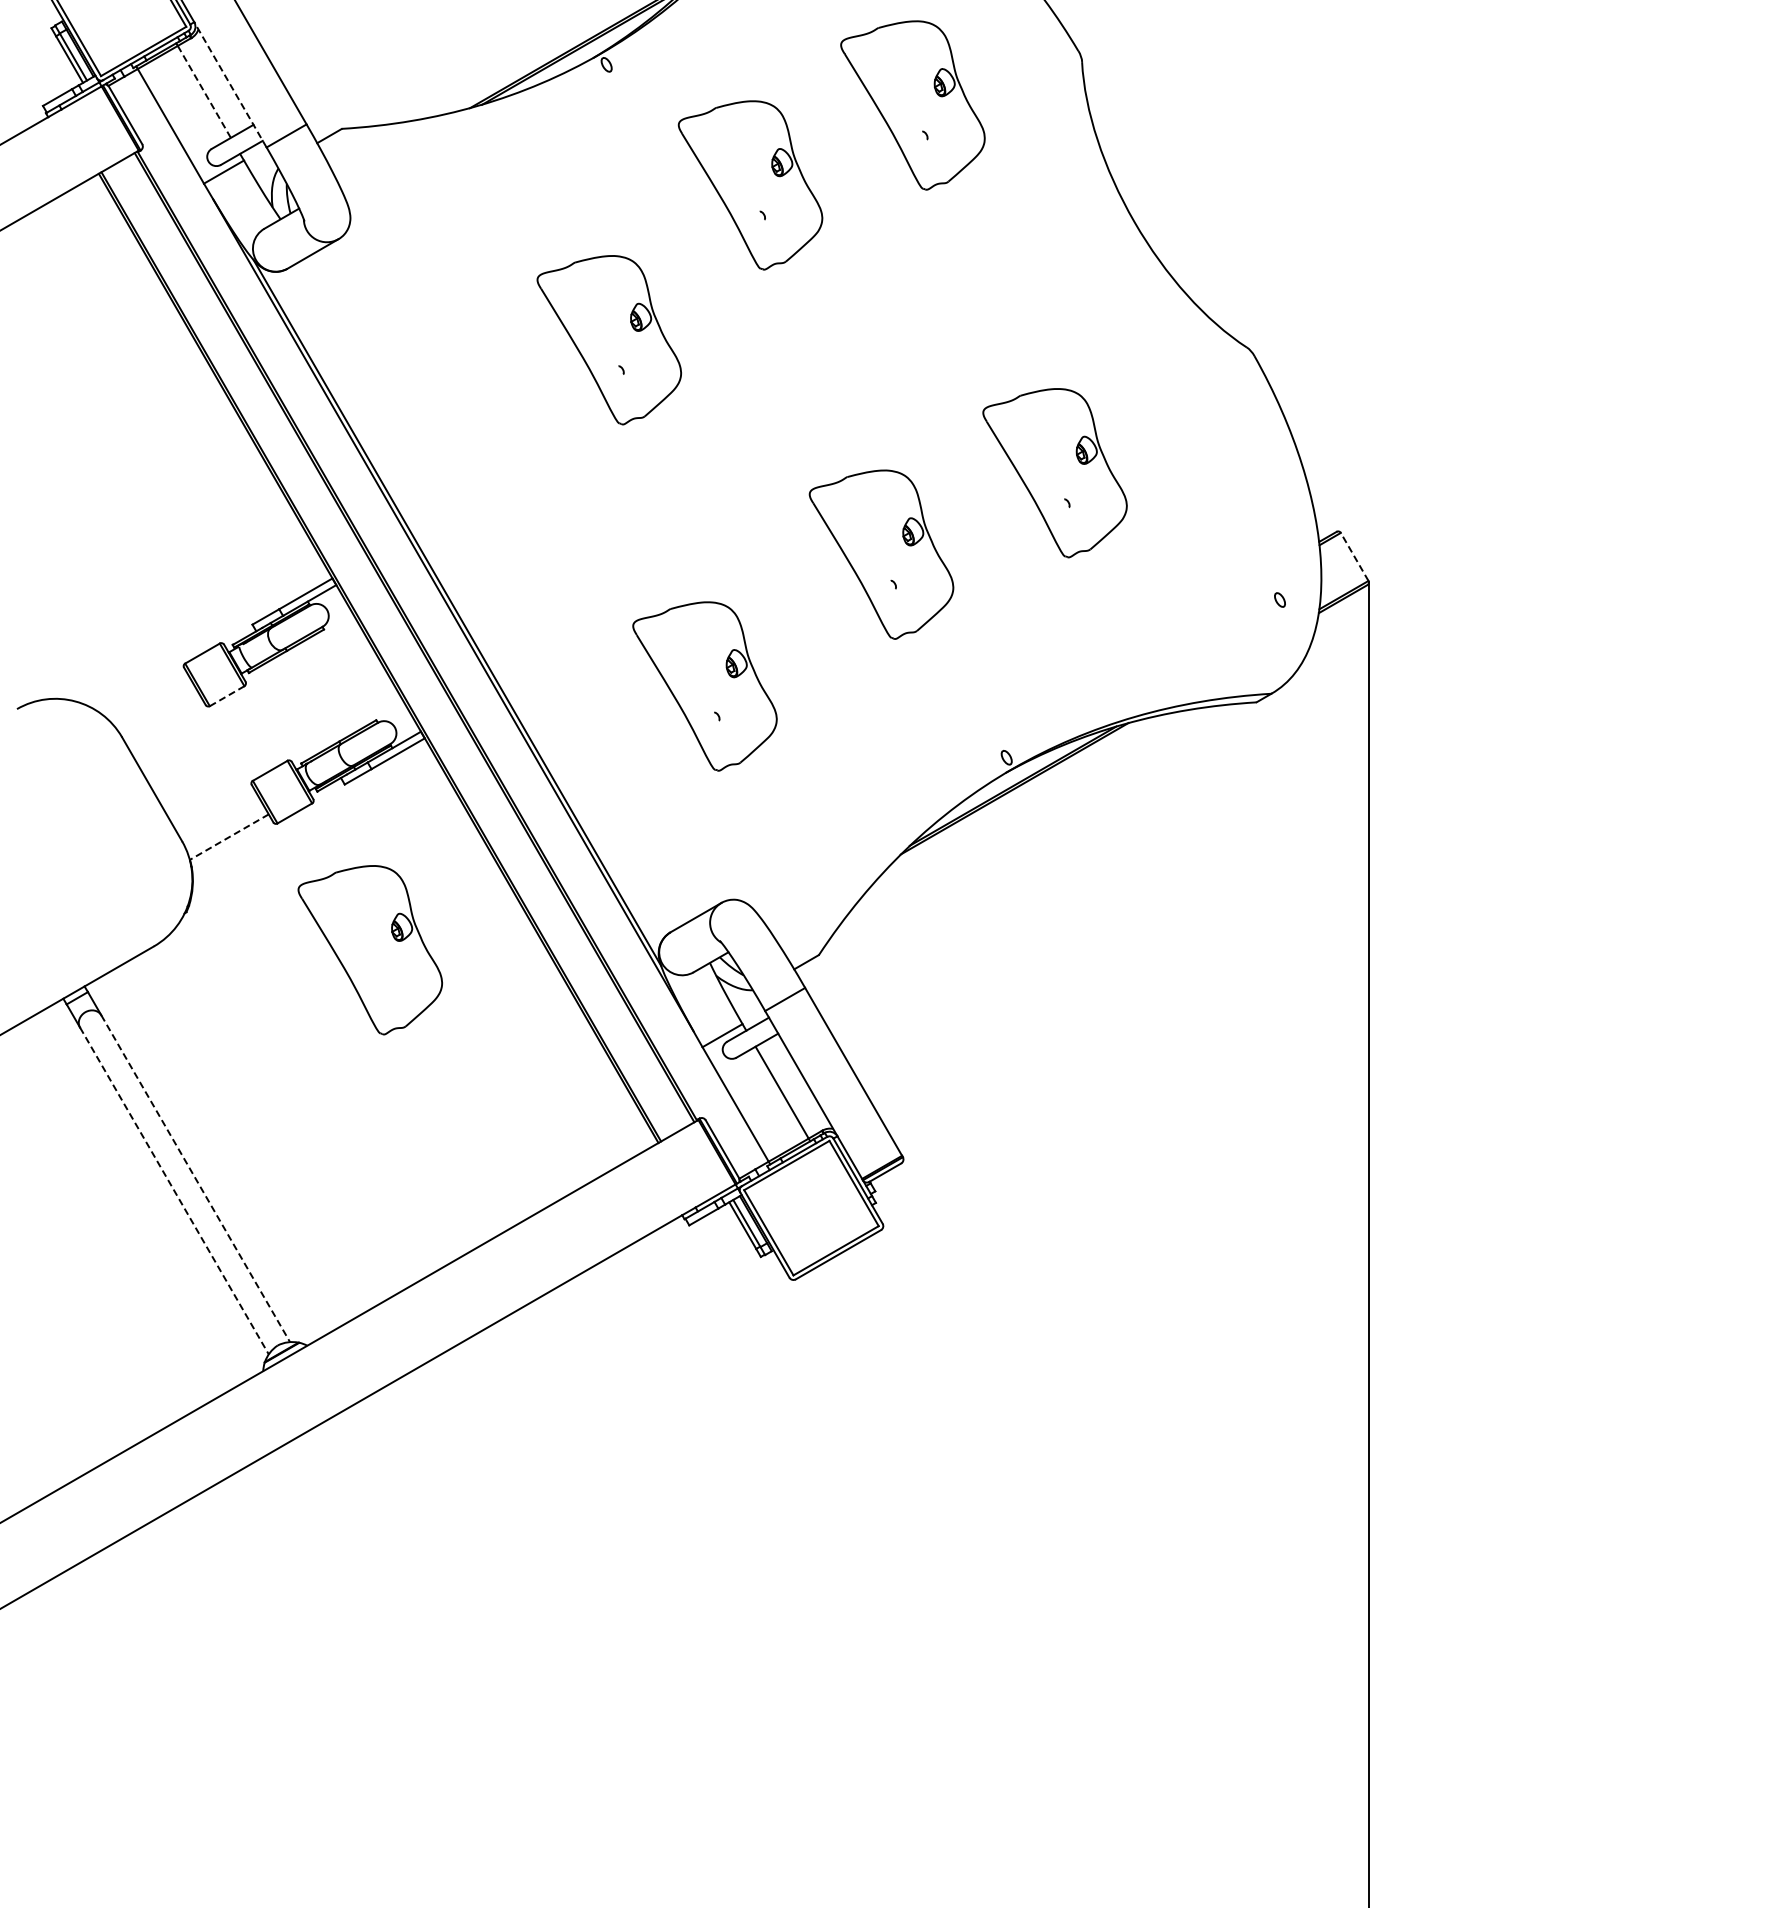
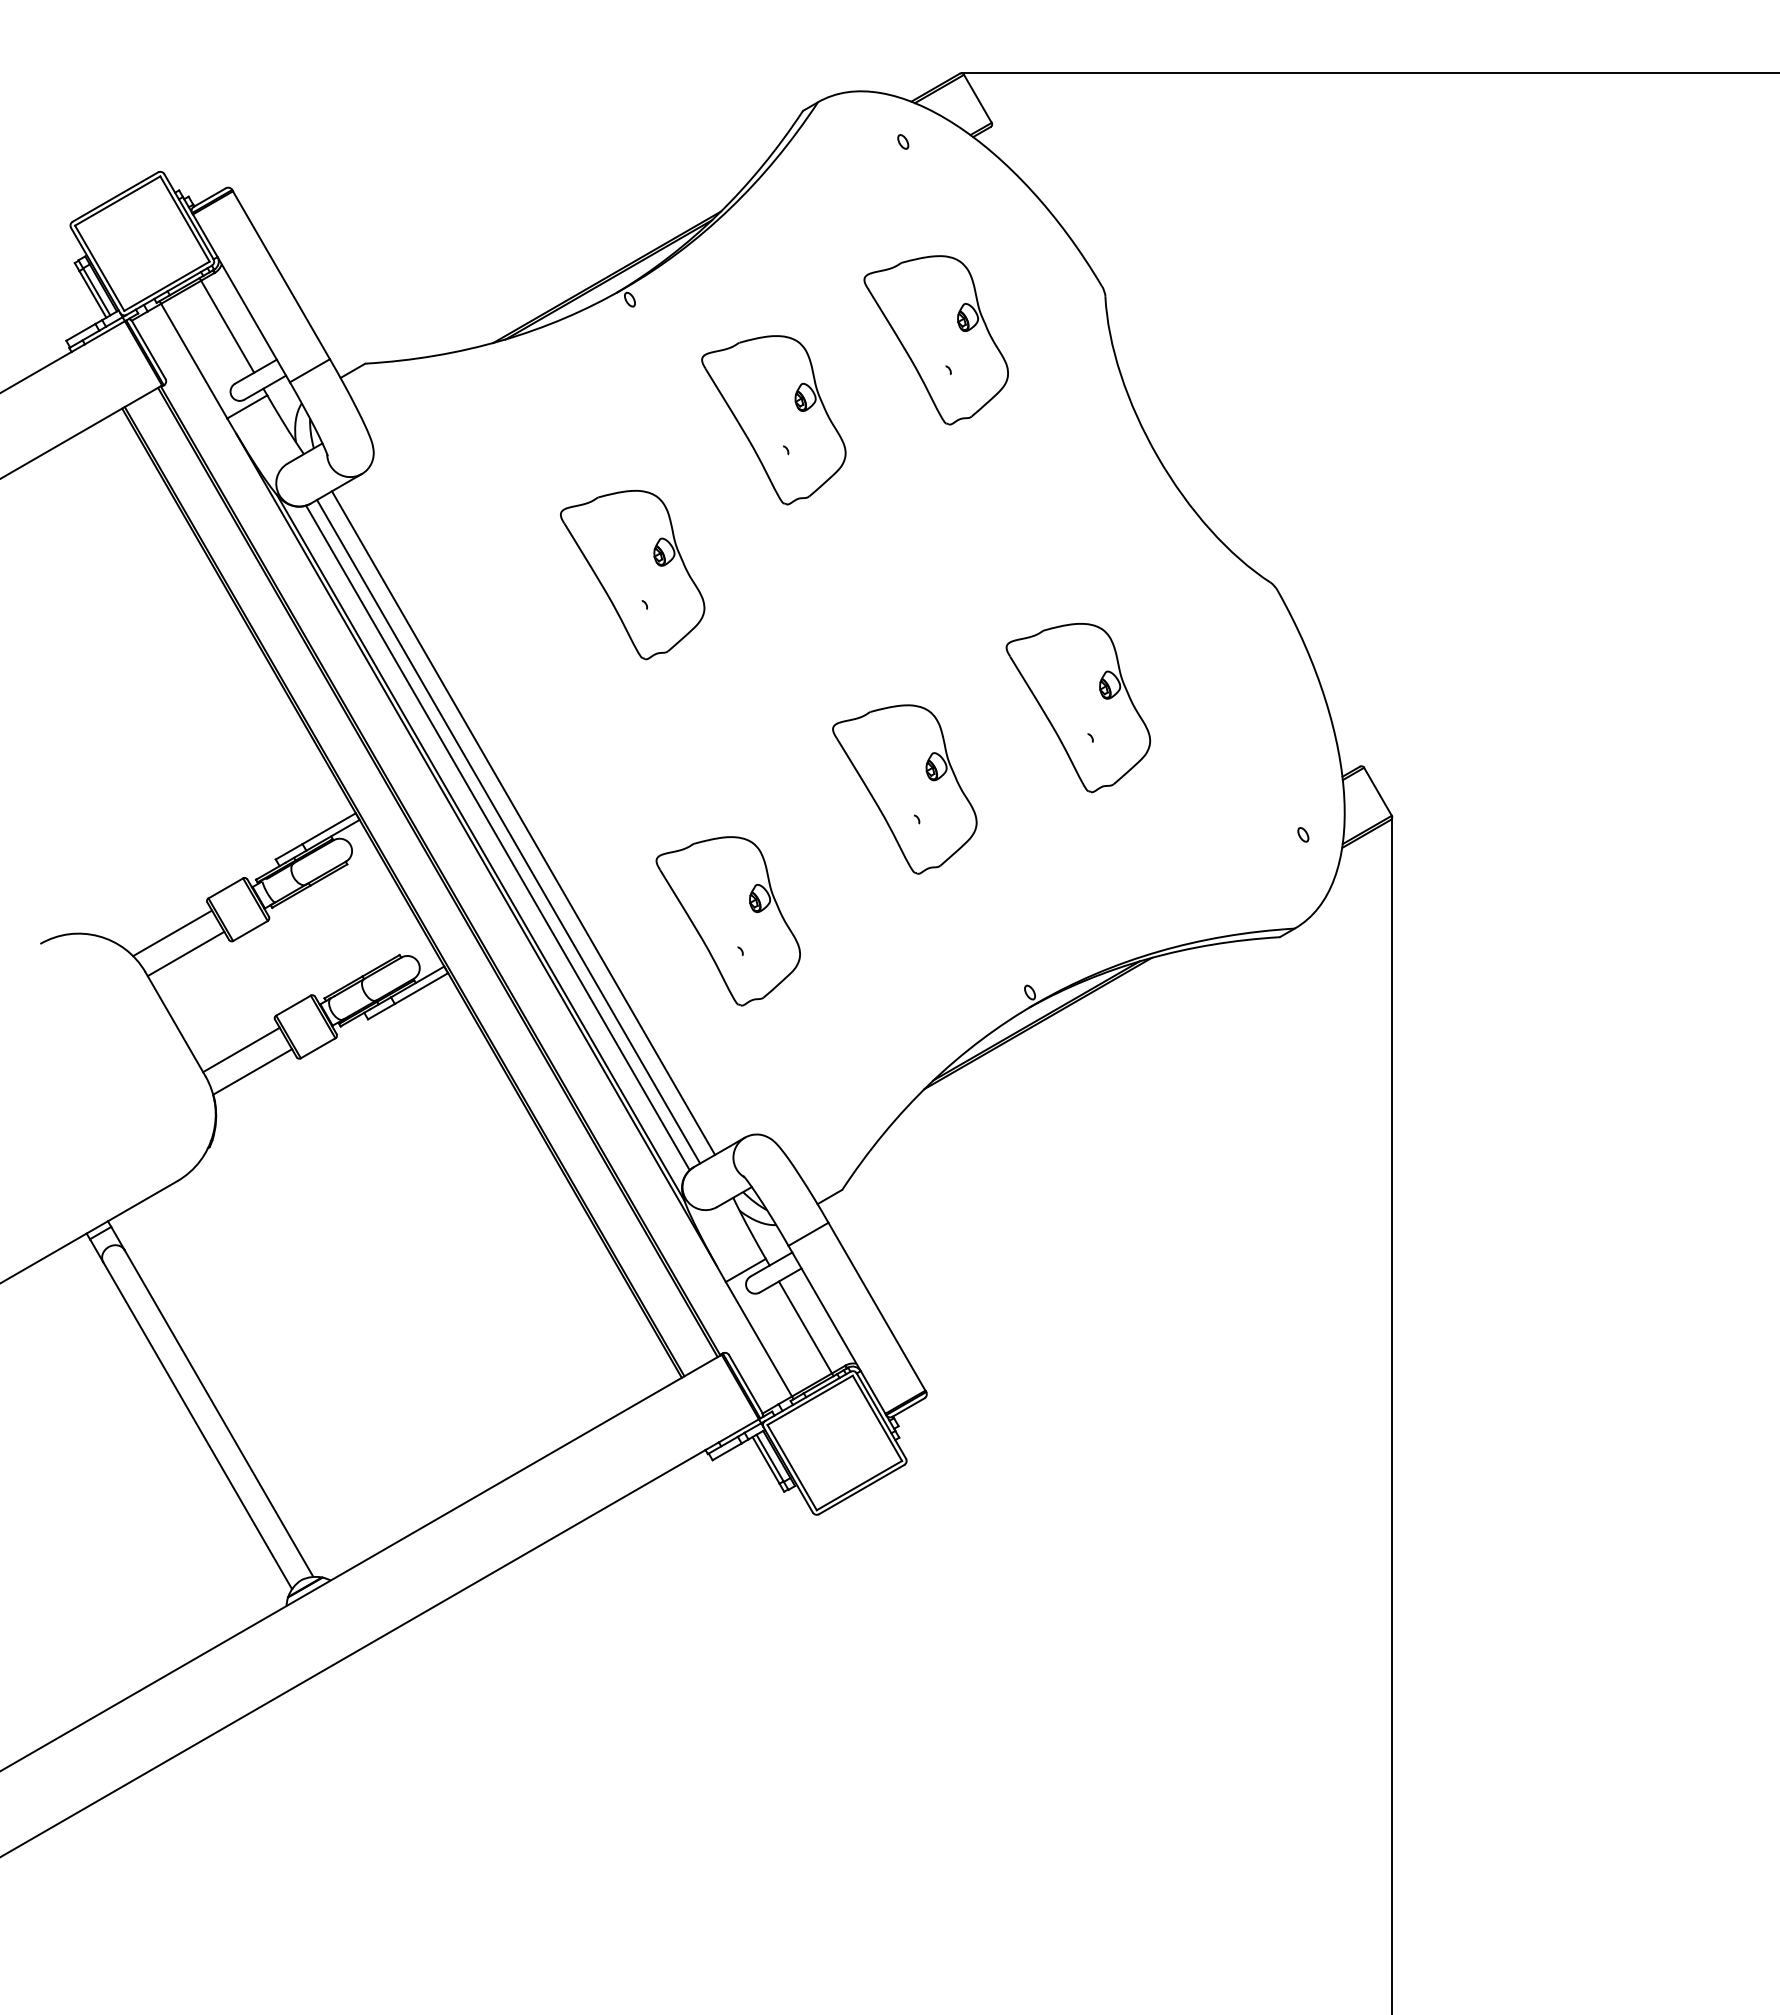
line: (230, 84) -> (253, 319), dashed -> solid
line: (204, 92) -> (227, 327), dashed -> solid
line: (1354, 556) -> (1377, 791), dashed -> solid
line: (500, 587) -> (523, 822), added
line: (485, 596) -> (508, 831), added
line: (474, 602) -> (497, 837), added
line: (227, 696) -> (250, 931), dashed -> solid
line: (149, 698) -> (172, 933), added
line: (162, 718) -> (185, 953), added
line: (218, 814) -> (241, 1049), added
line: (229, 836) -> (252, 1071), dashed -> solid
part: (370, 949) -> (393, 1184), removed
line: (195, 1178) -> (218, 1413), dashed -> solid
line: (174, 1190) -> (197, 1425), dashed -> solid

